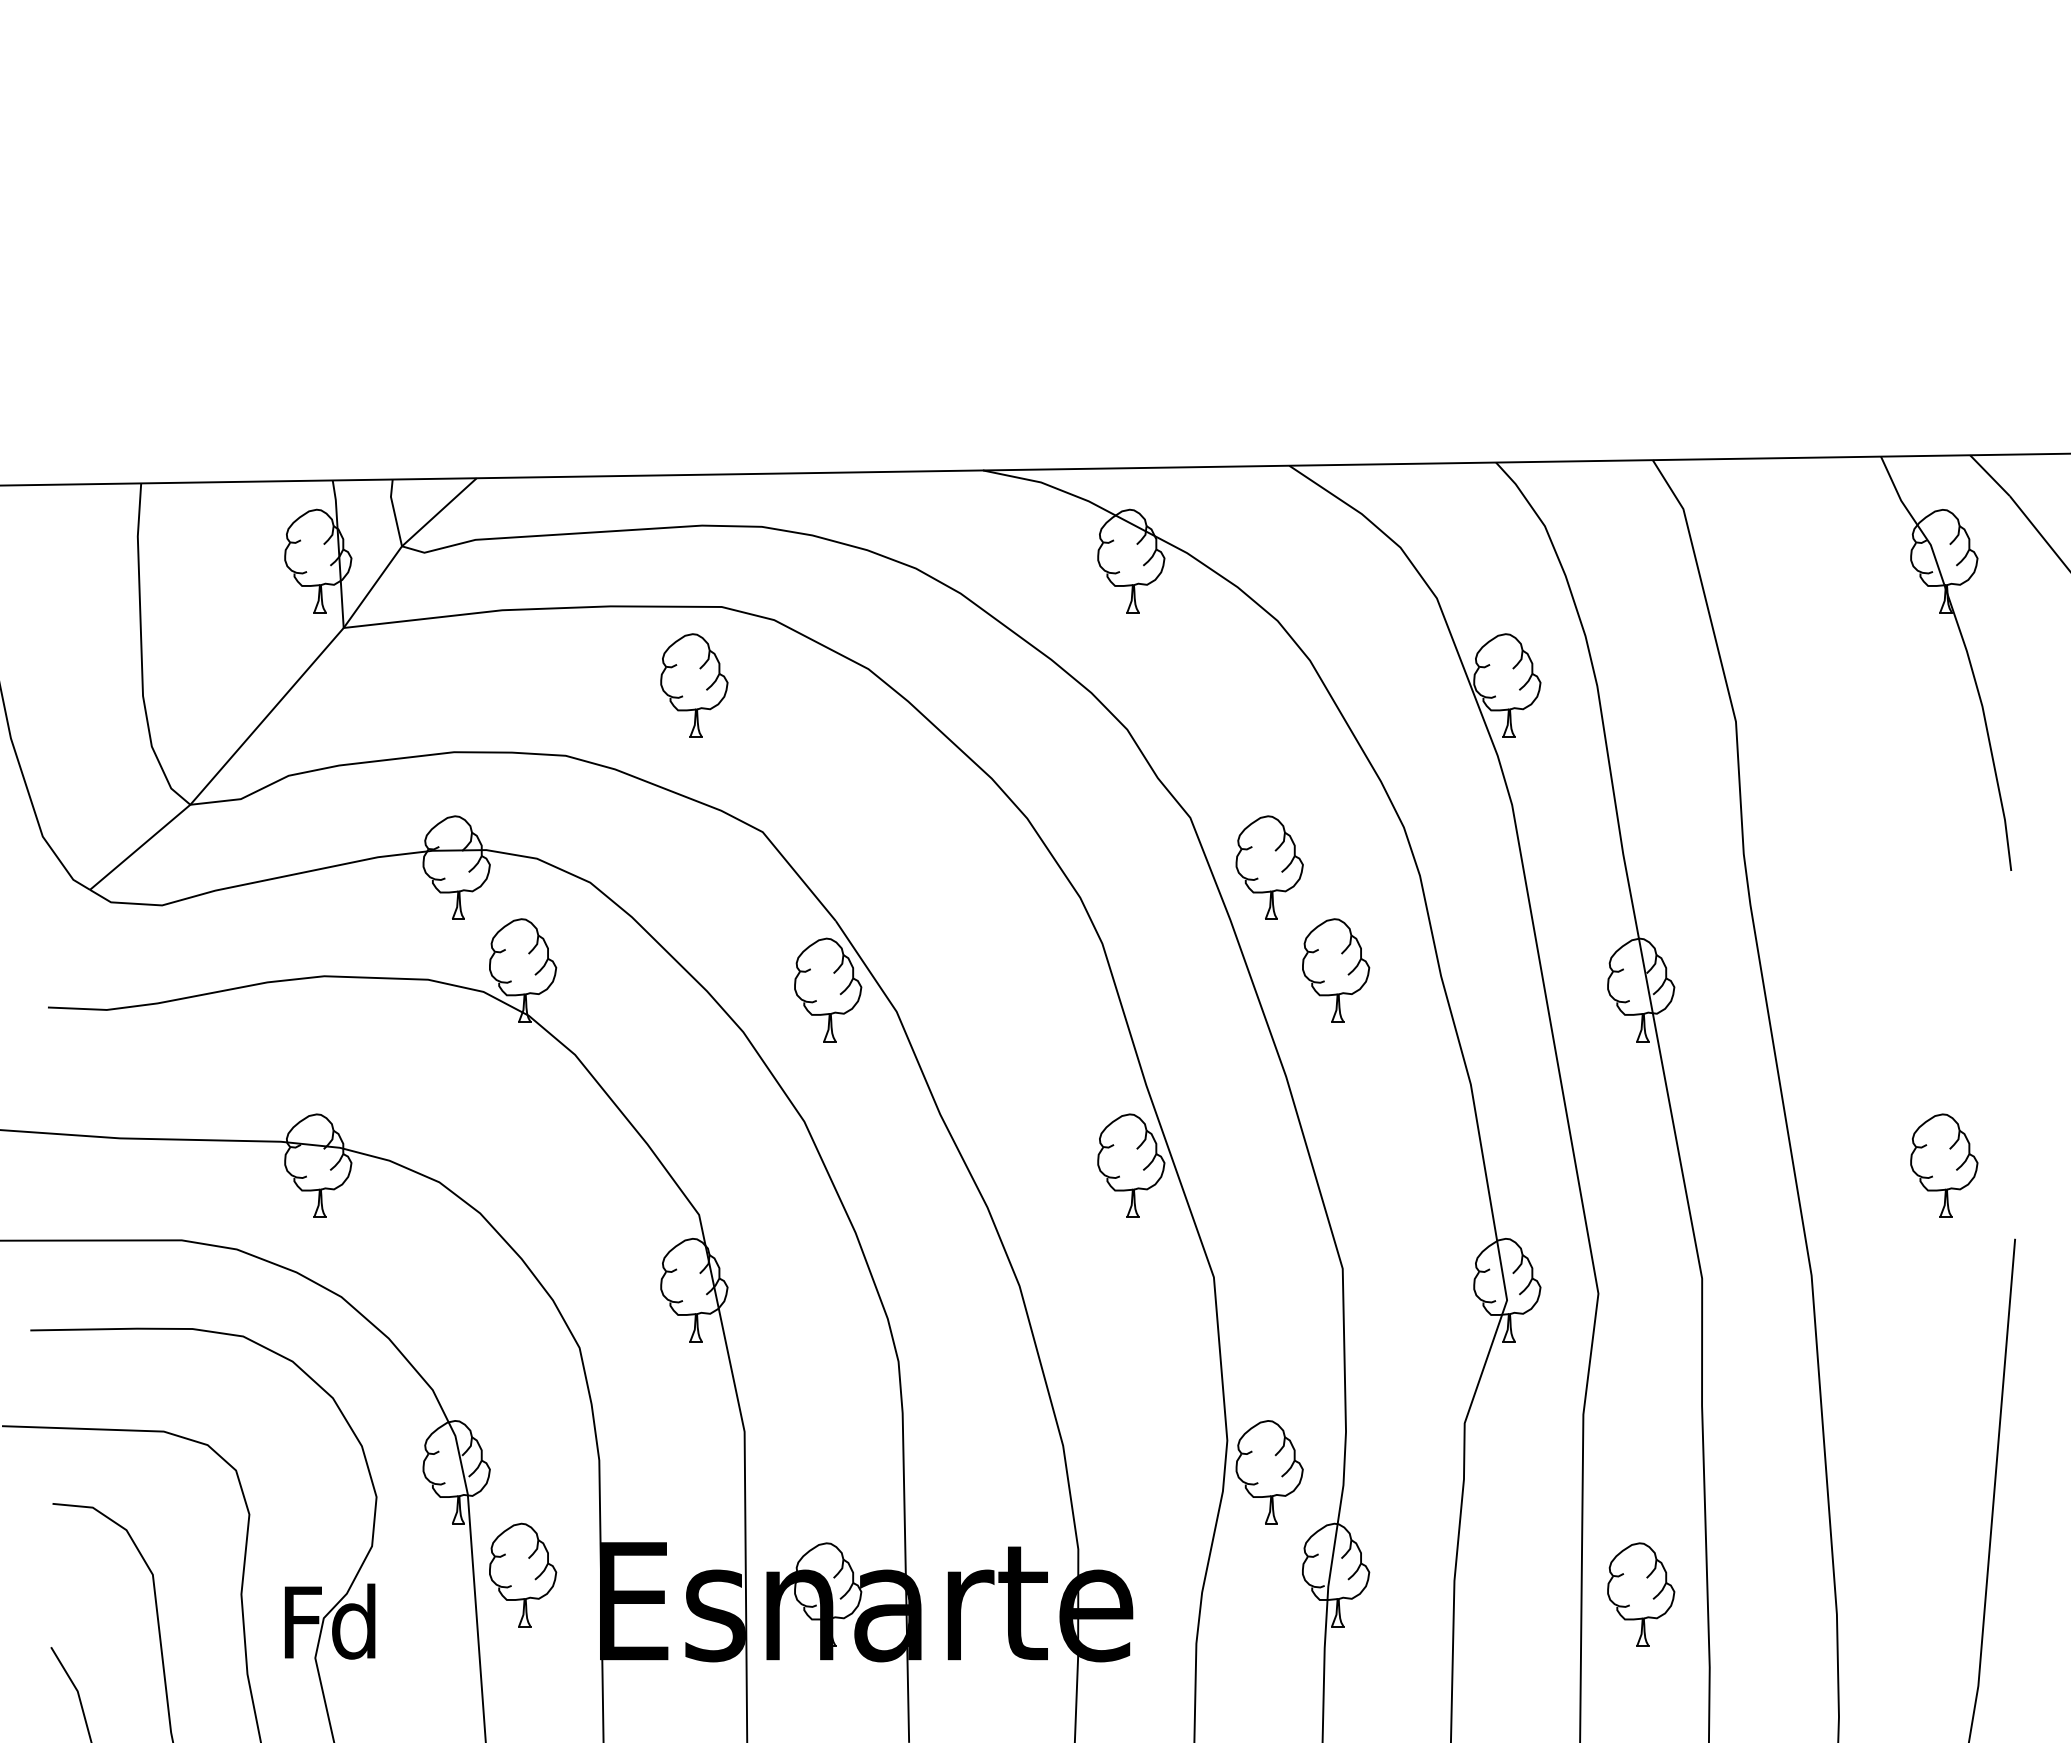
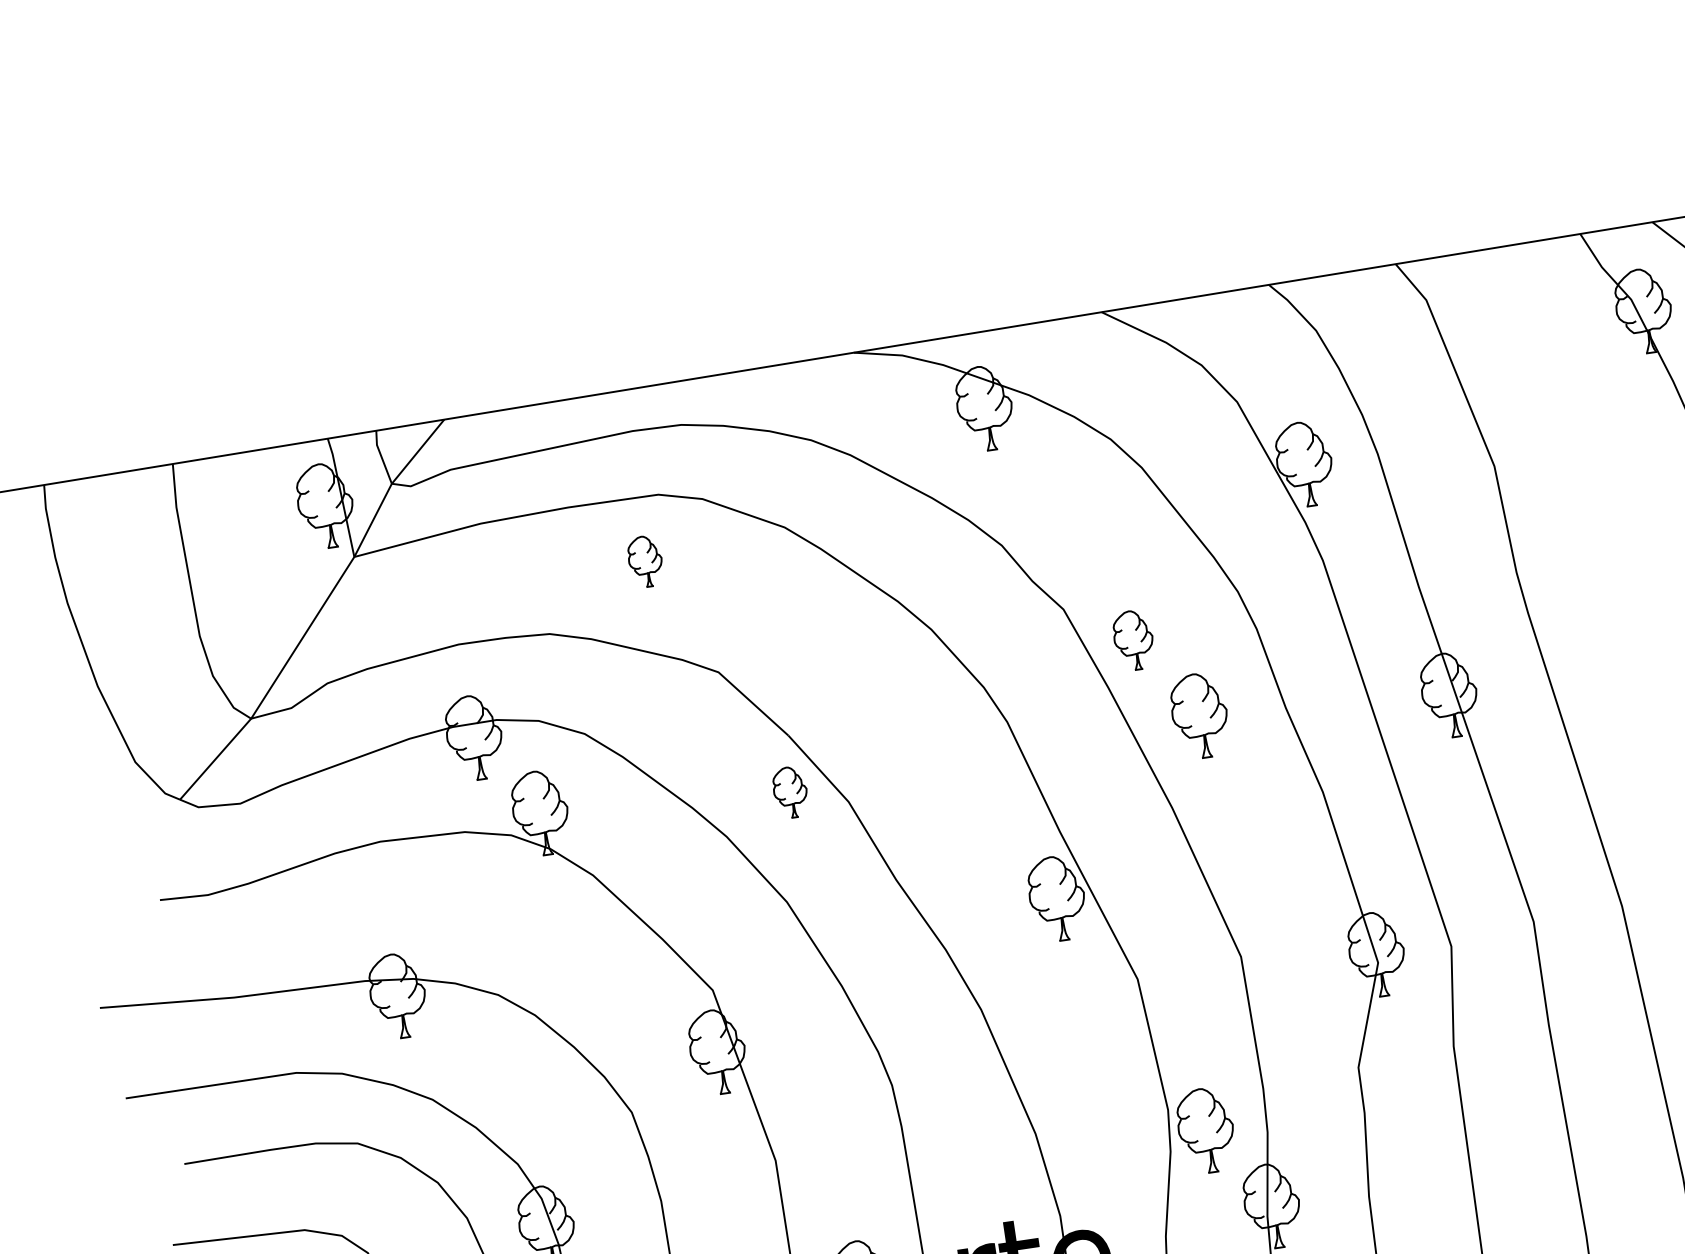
part: (694, 685) -> (645, 561), size x0.6
part: (1269, 867) -> (1133, 640), size x0.7
part: (828, 989) -> (790, 792), size x0.6
part: (1641, 1594) -> (1522, 1185), removed

